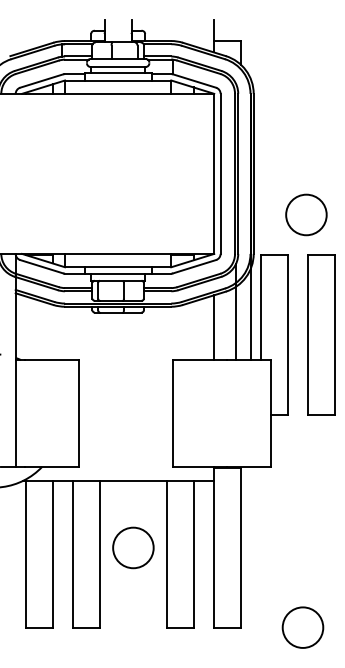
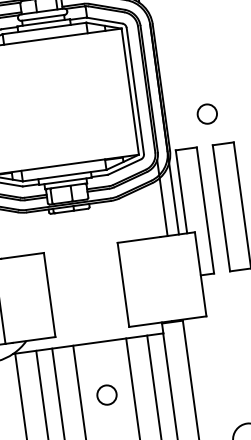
circle: (306, 214) -> (207, 113), size x0.6
line: (214, 327) -> (147, 212), removed
circle: (133, 547) -> (107, 394), size x0.6

